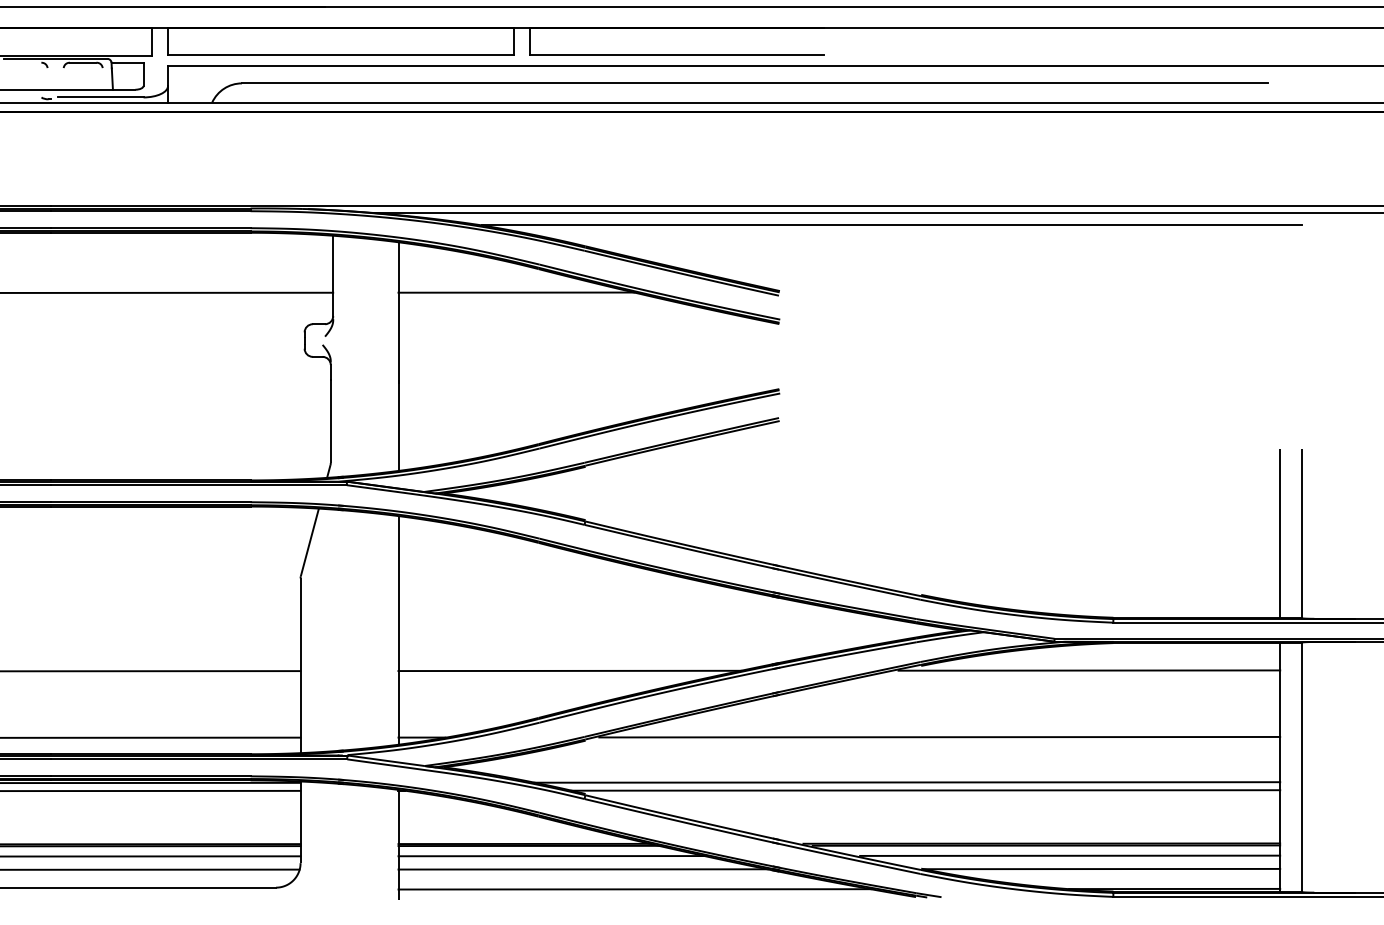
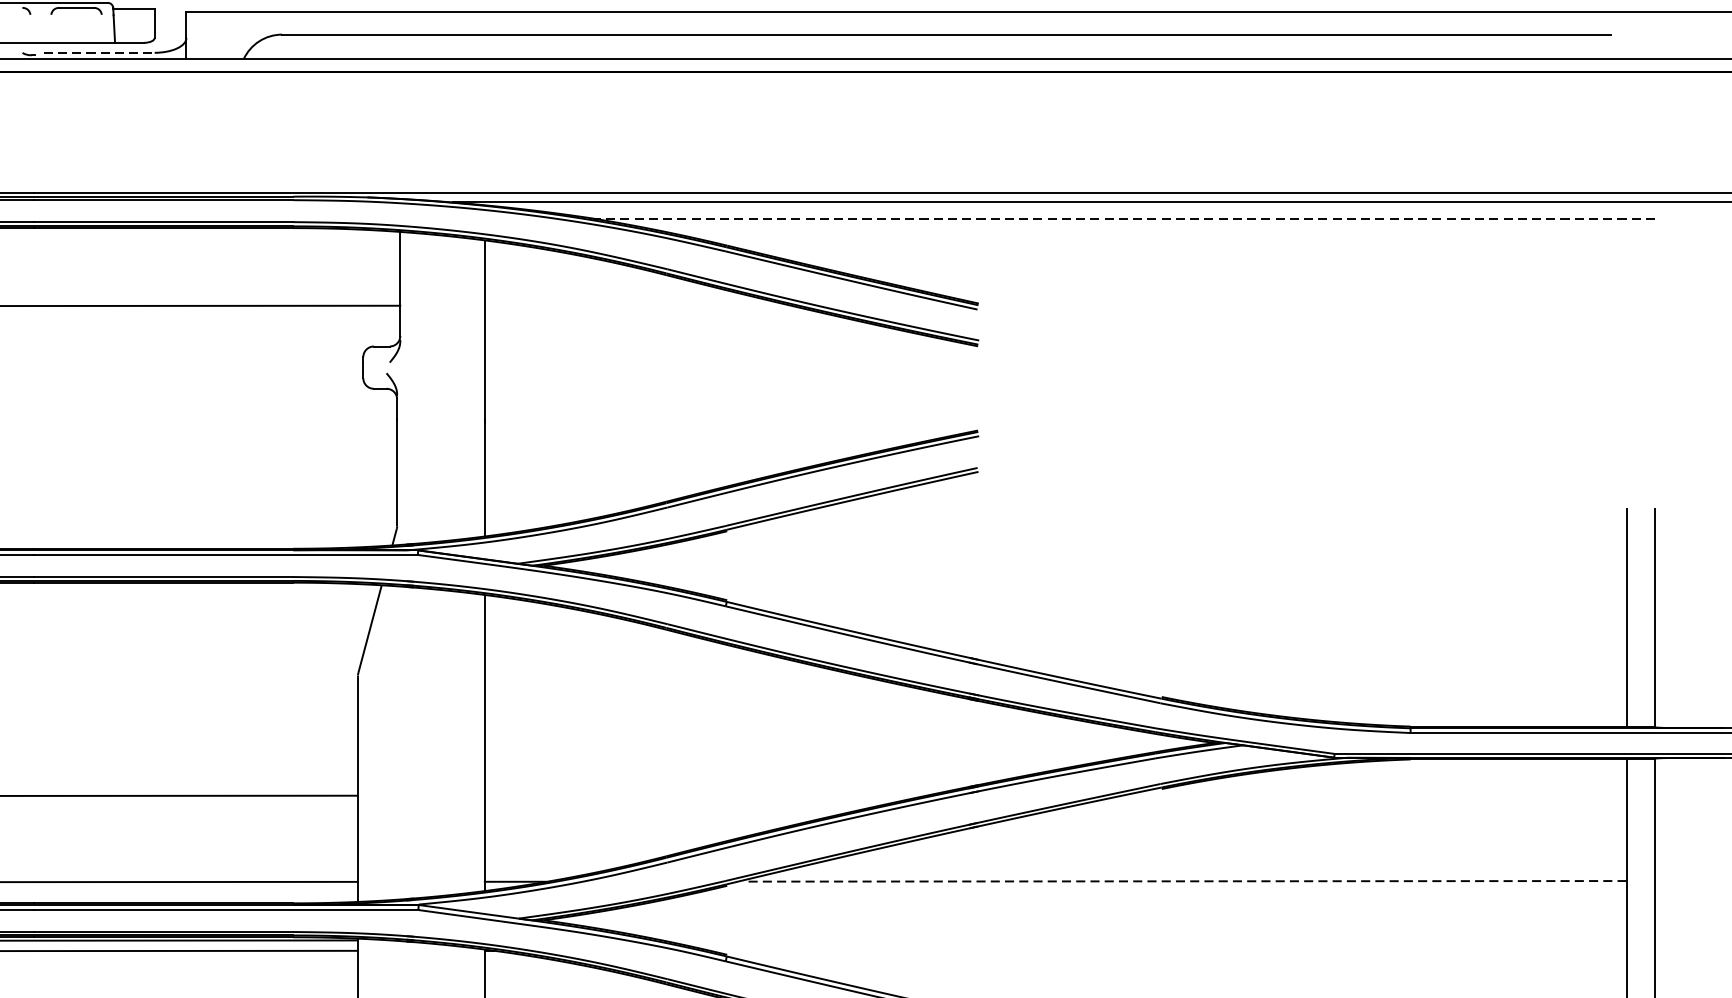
line: (100, 97) -> (98, 52), solid -> dashed
line: (892, 225) -> (1124, 218), solid -> dashed
line: (516, 292) -> (637, 305), removed
line: (569, 670) -> (706, 794), removed
line: (1089, 670) -> (1379, 794), removed
line: (939, 737) -> (1185, 881), solid -> dashed
line: (907, 782) -> (1143, 939), removed
line: (925, 790) -> (1167, 950), removed

